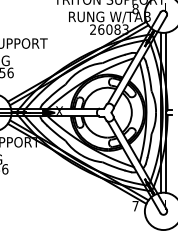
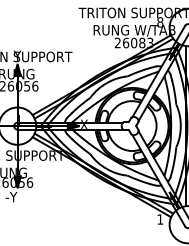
text: (135, 206) -> (160, 219), 7 -> 1

